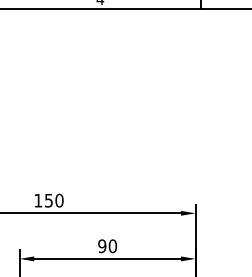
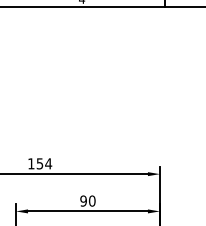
text: (59, 200) -> (48, 163), 150 -> 154

